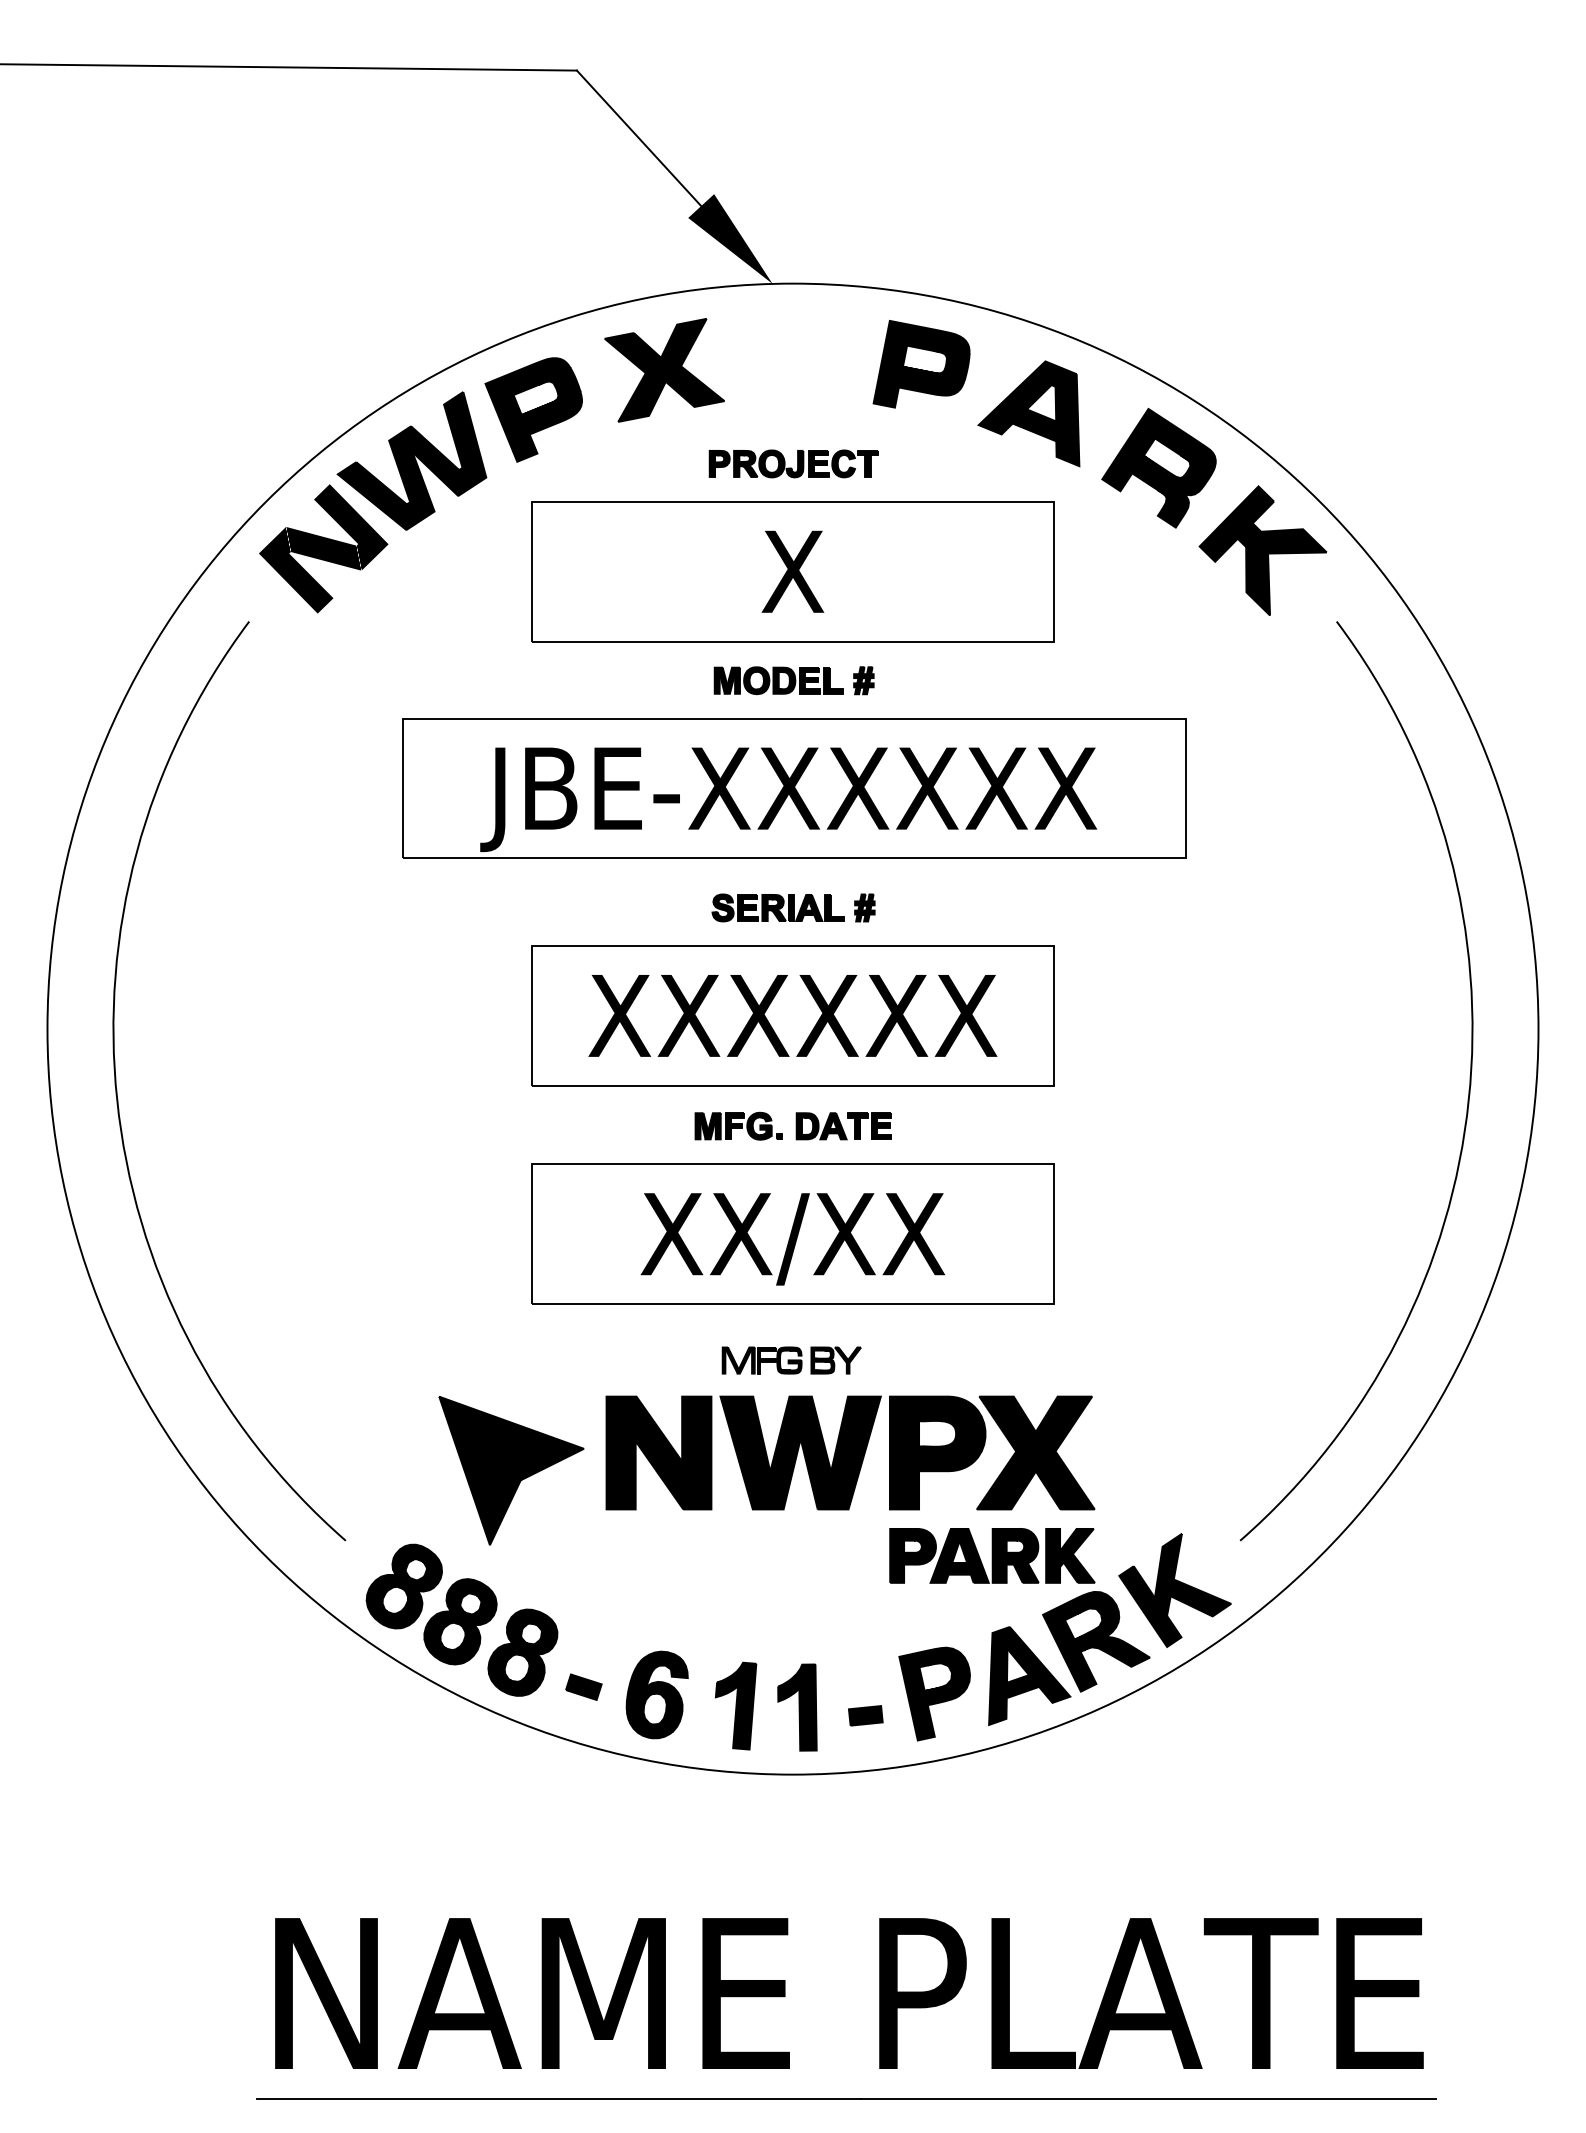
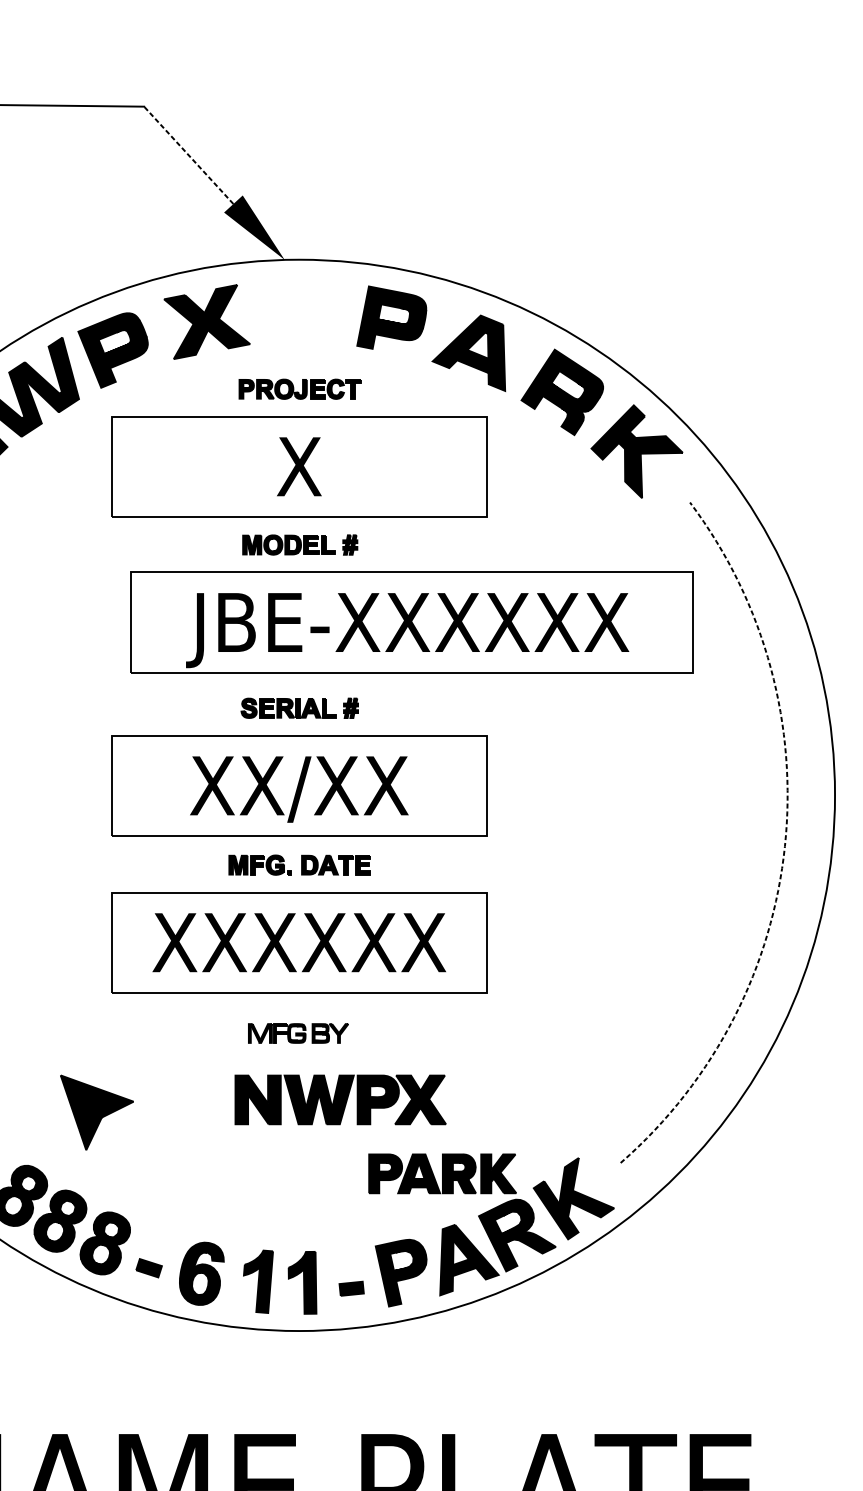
line: (639, 138) -> (189, 155), solid -> dashed
part: (794, 788) -> (411, 622), moved
text: (792, 1021) -> (299, 789), XXXXXX -> XX/XX
arc: (1468, 1100) -> (784, 846), solid -> dashed
text: (792, 1239) -> (299, 946), XX/XX -> XXXXXX
part: (850, 1452) -> (340, 1099), size x0.6
part: (511, 1470) -> (97, 1112), size x0.7

